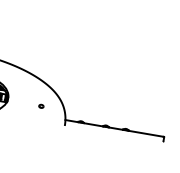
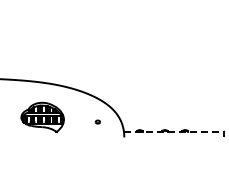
line: (114, 128) -> (173, 131), solid -> dashed

